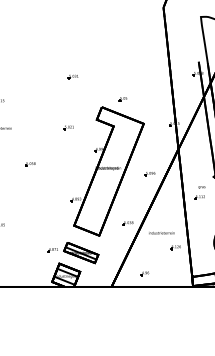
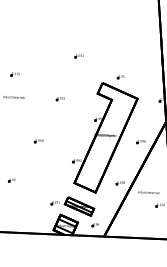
part: (68, 127) -> (60, 98), moved
part: (30, 164) -> (39, 141), moved
part: (144, 273) -> (95, 224), moved

